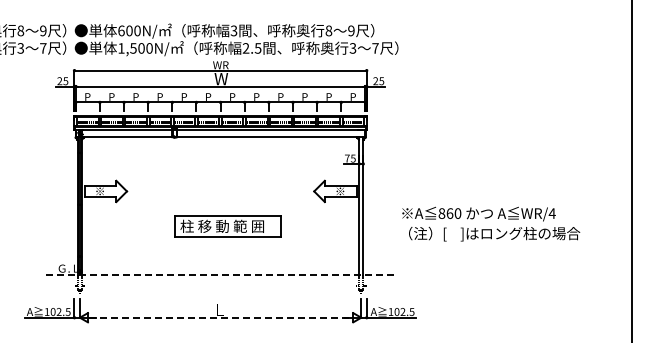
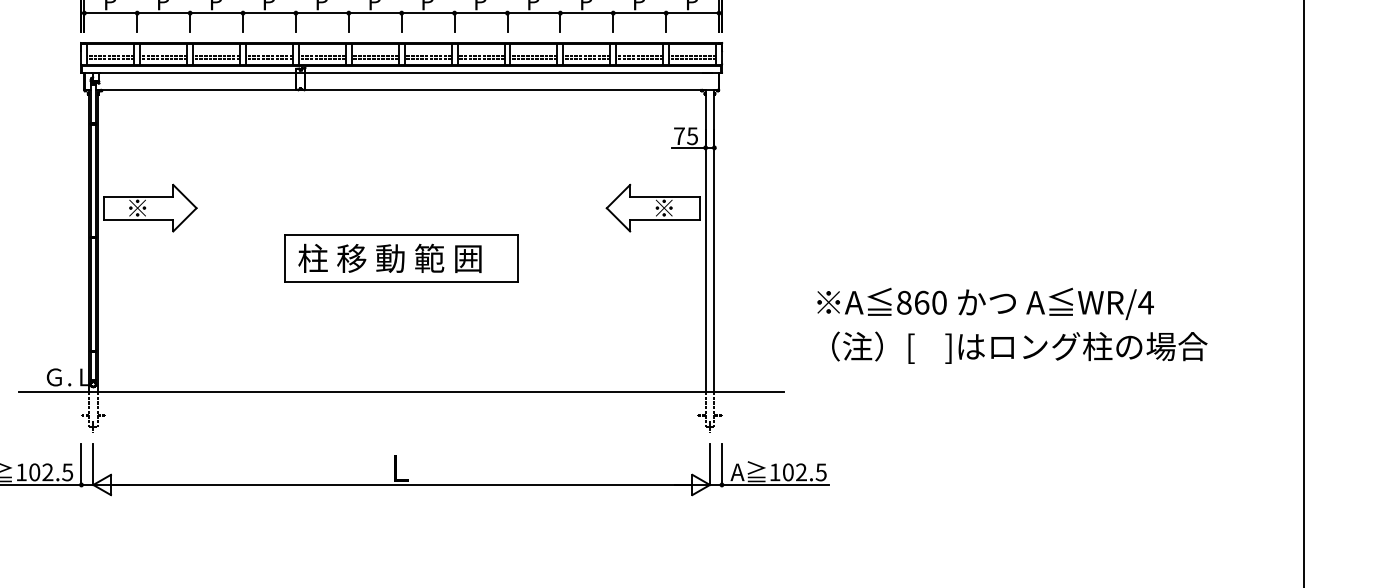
text: (491, 223) -> (1012, 324), moved
part: (227, 226) -> (401, 258), moved
line: (220, 275) -> (401, 392), dashed -> solid
line: (221, 317) -> (403, 484), dashed -> solid

